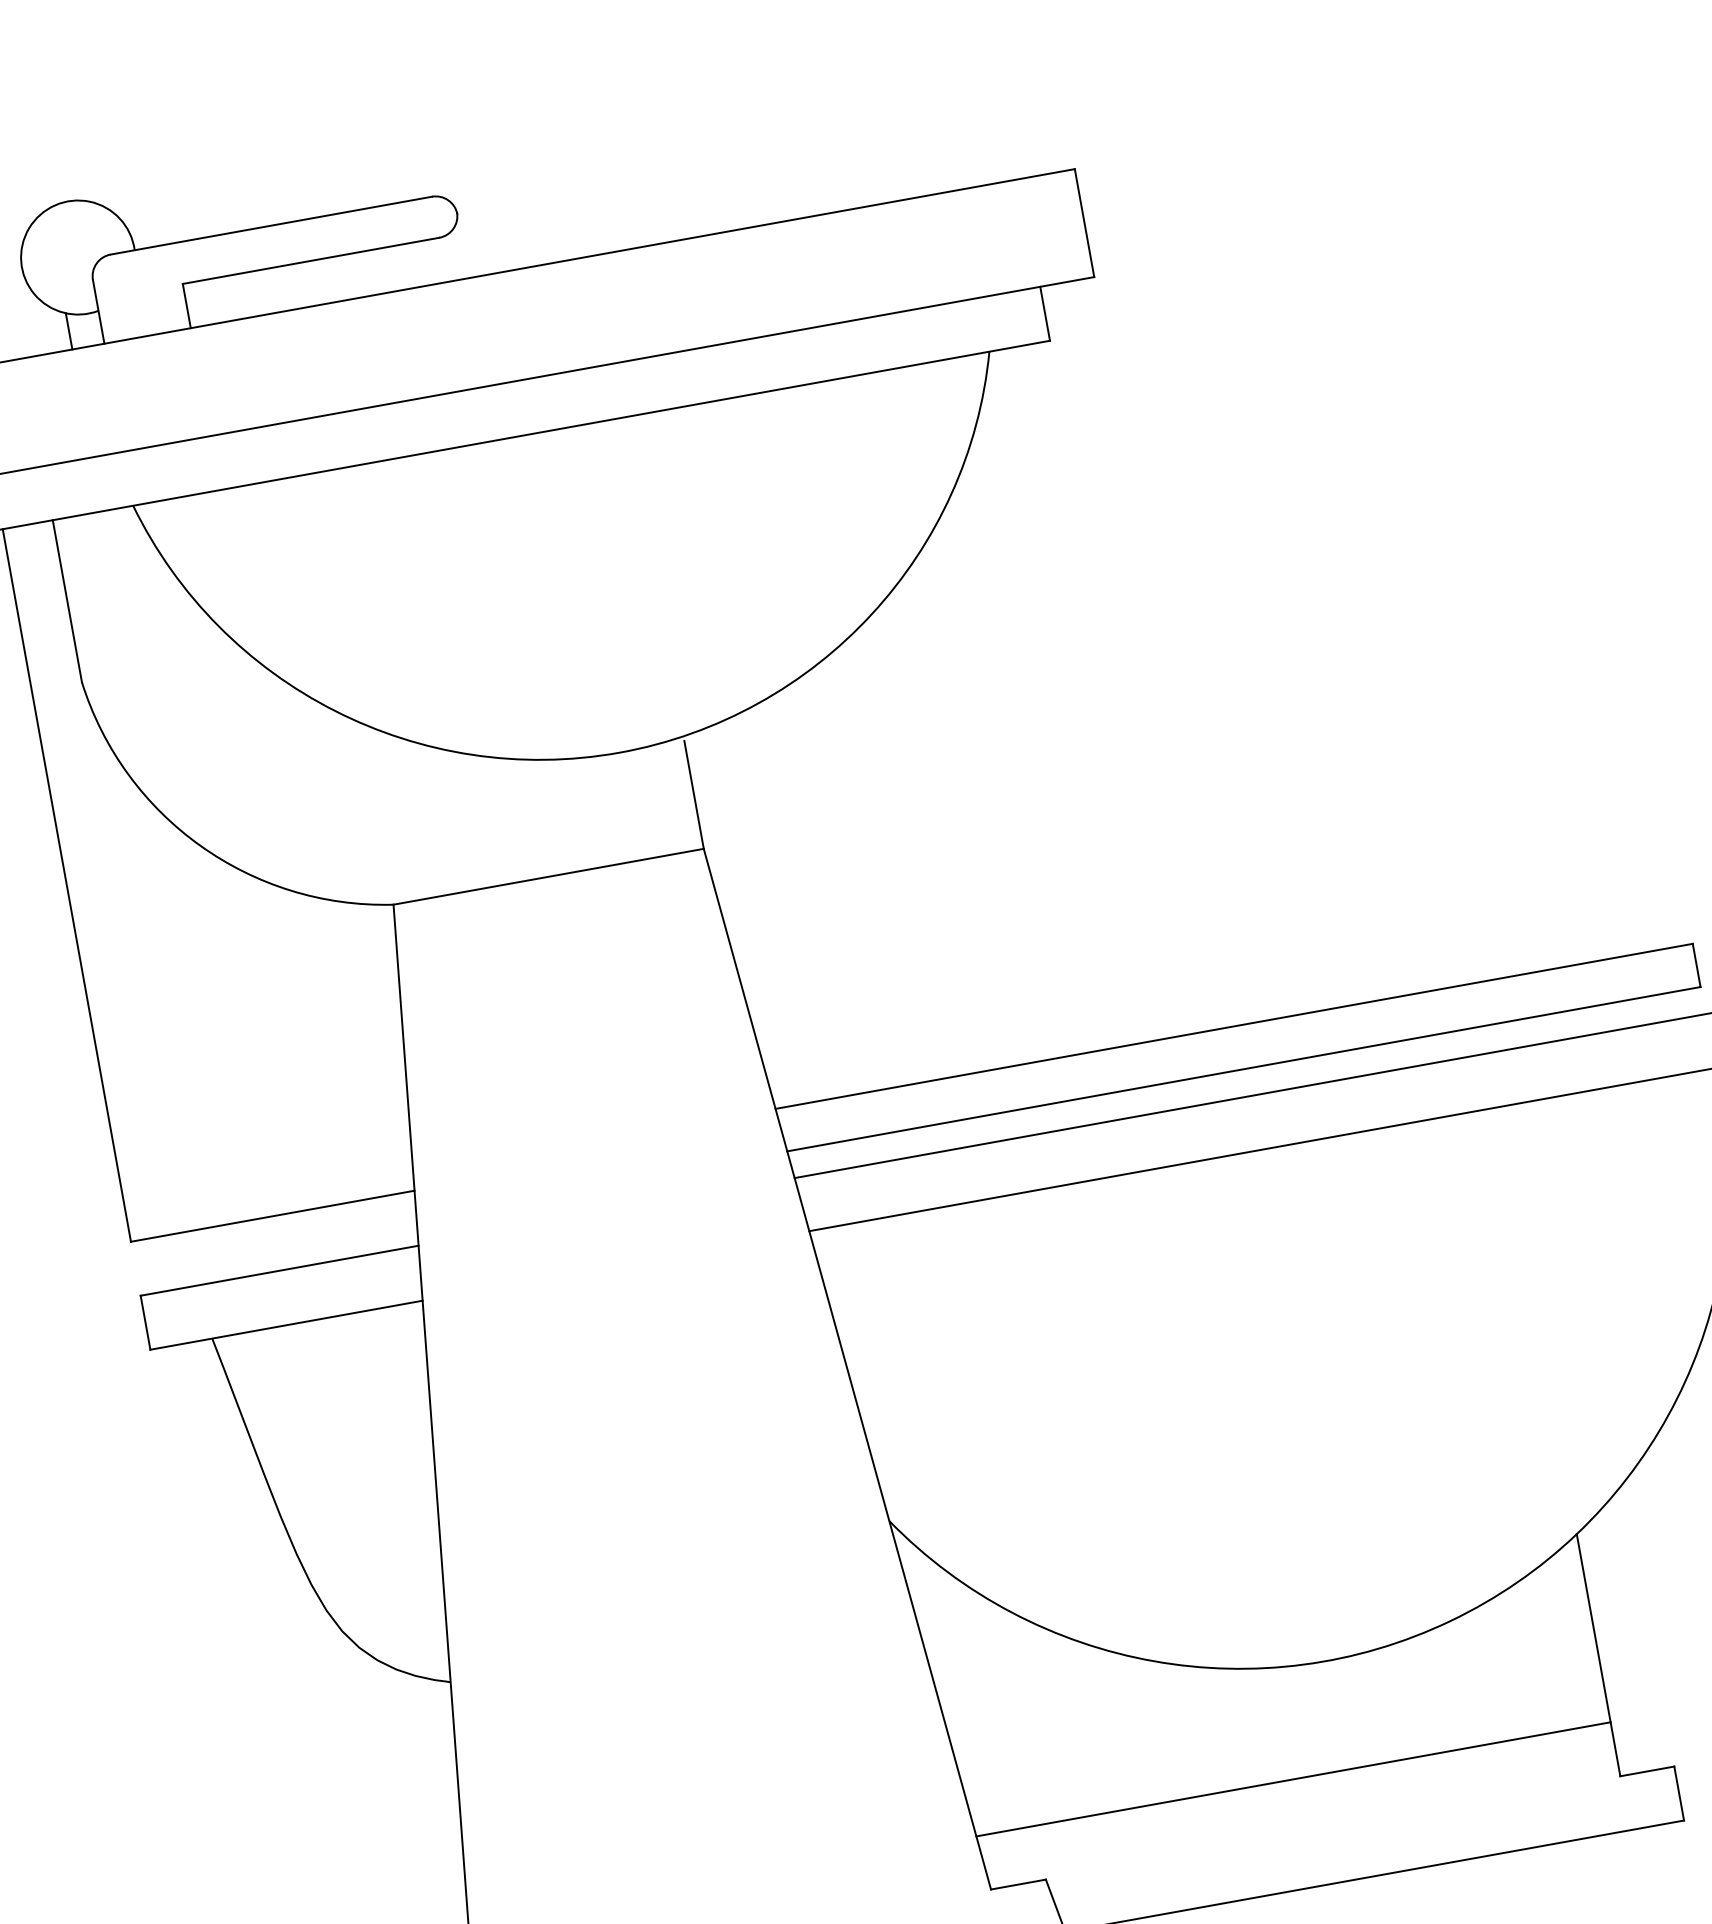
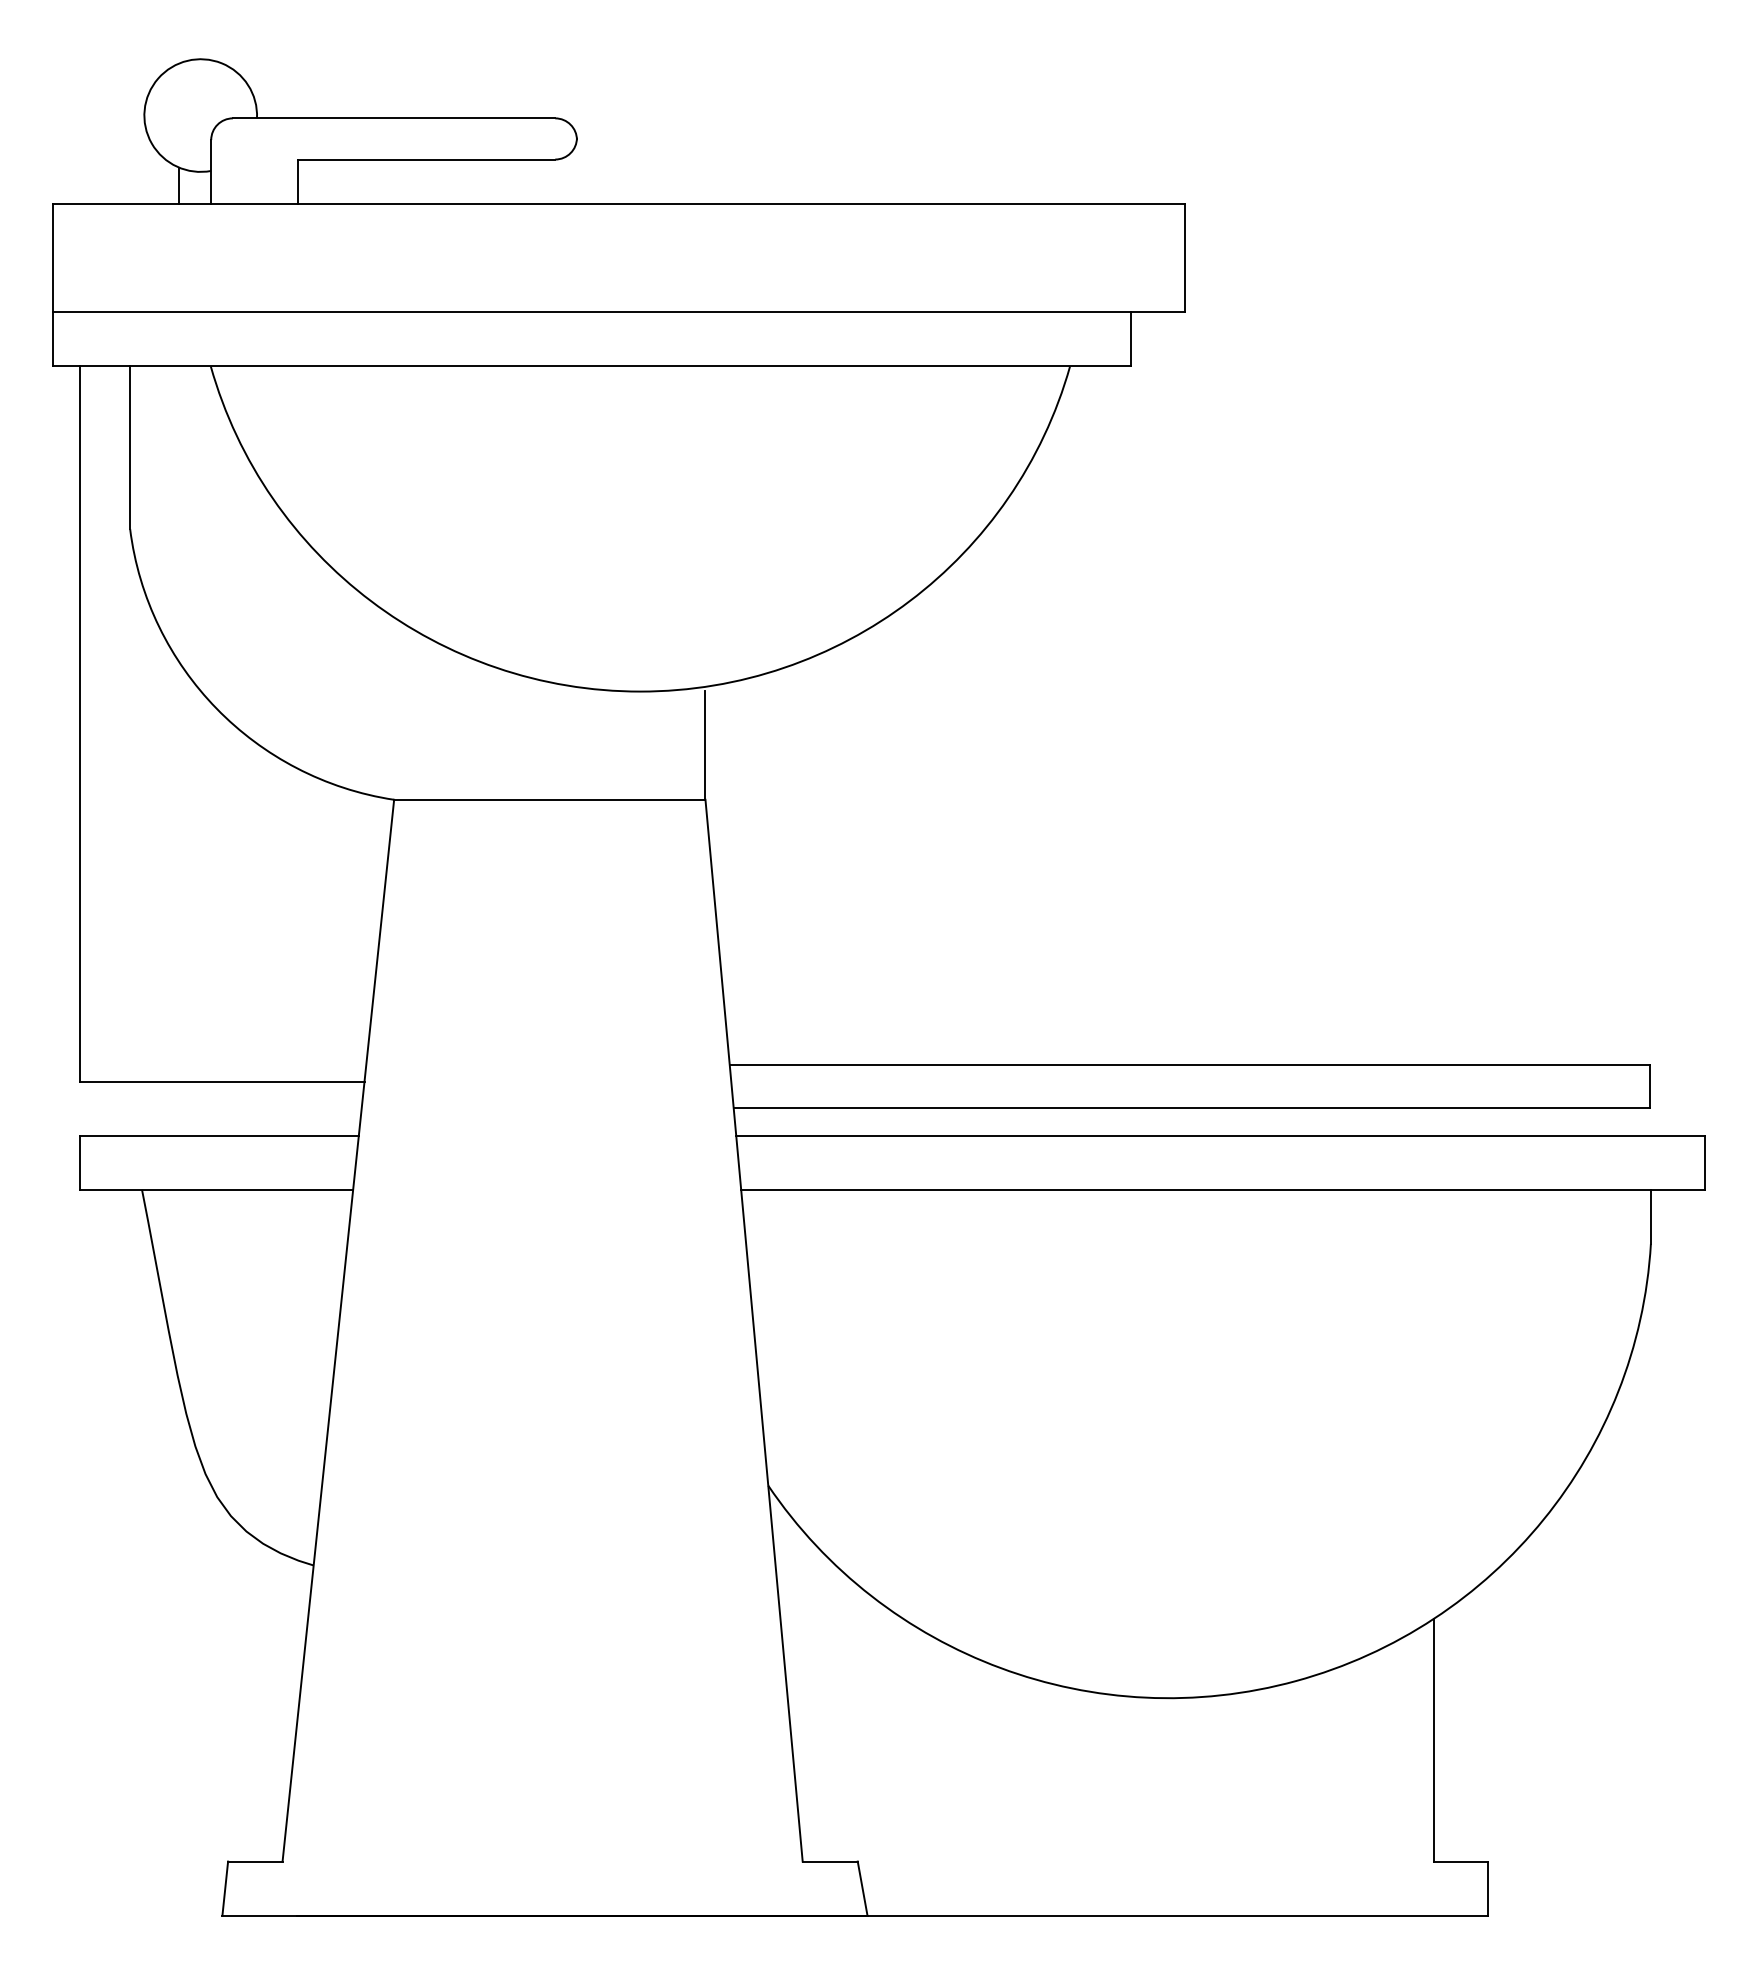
line: (1293, 1779) -> (1115, 1807), removed

